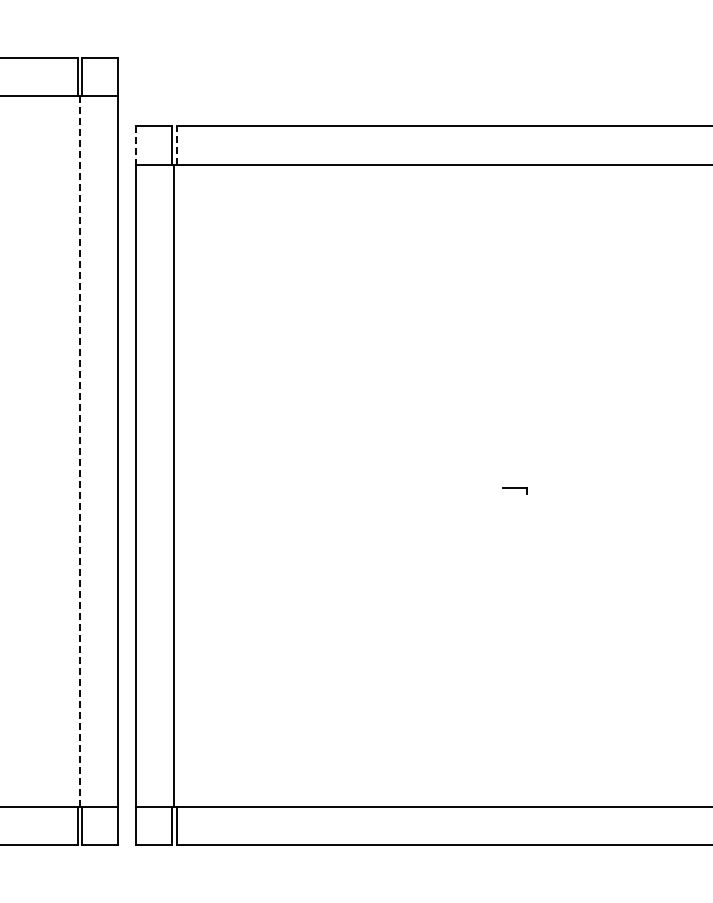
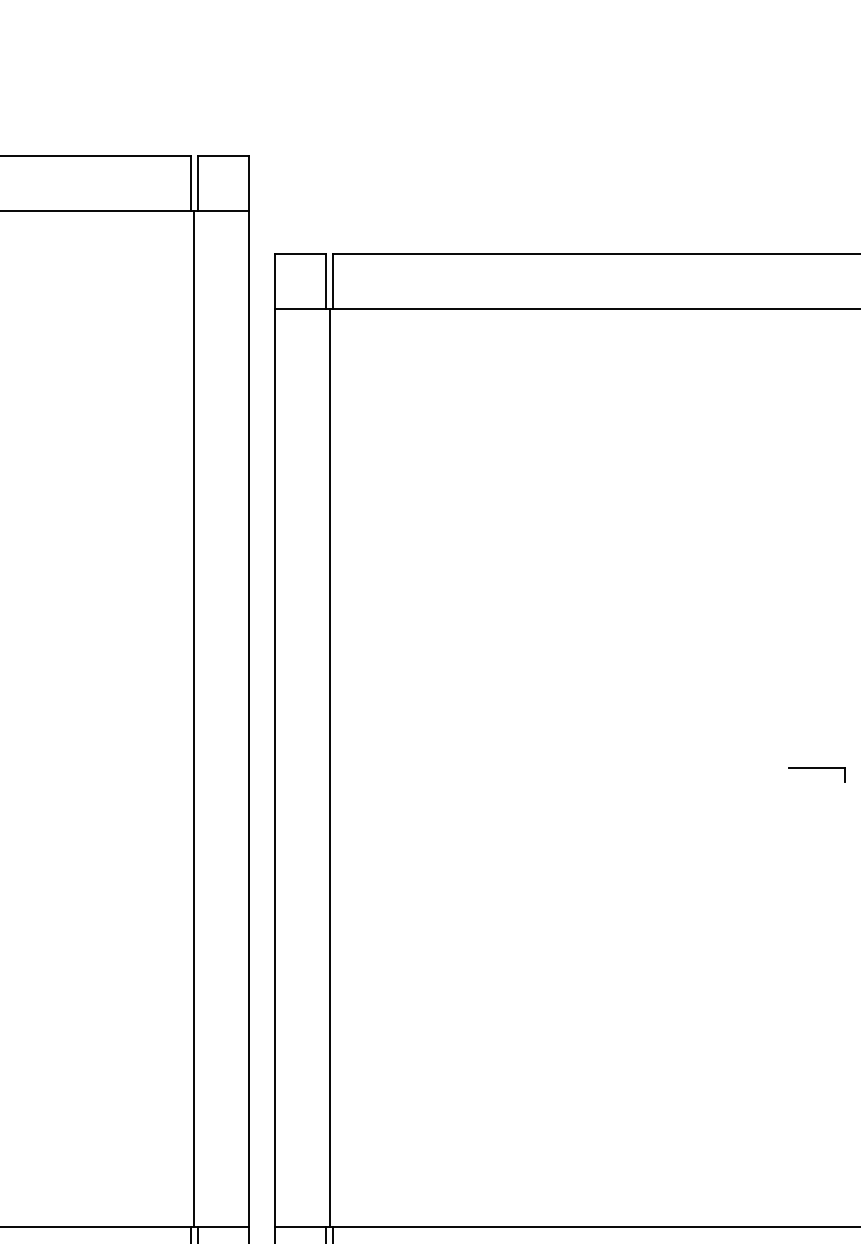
line: (176, 145) -> (332, 281), dashed -> solid
line: (135, 146) -> (274, 283), dashed -> solid
line: (79, 451) -> (193, 718), dashed -> solid
part: (514, 490) -> (815, 774), size x1.67

